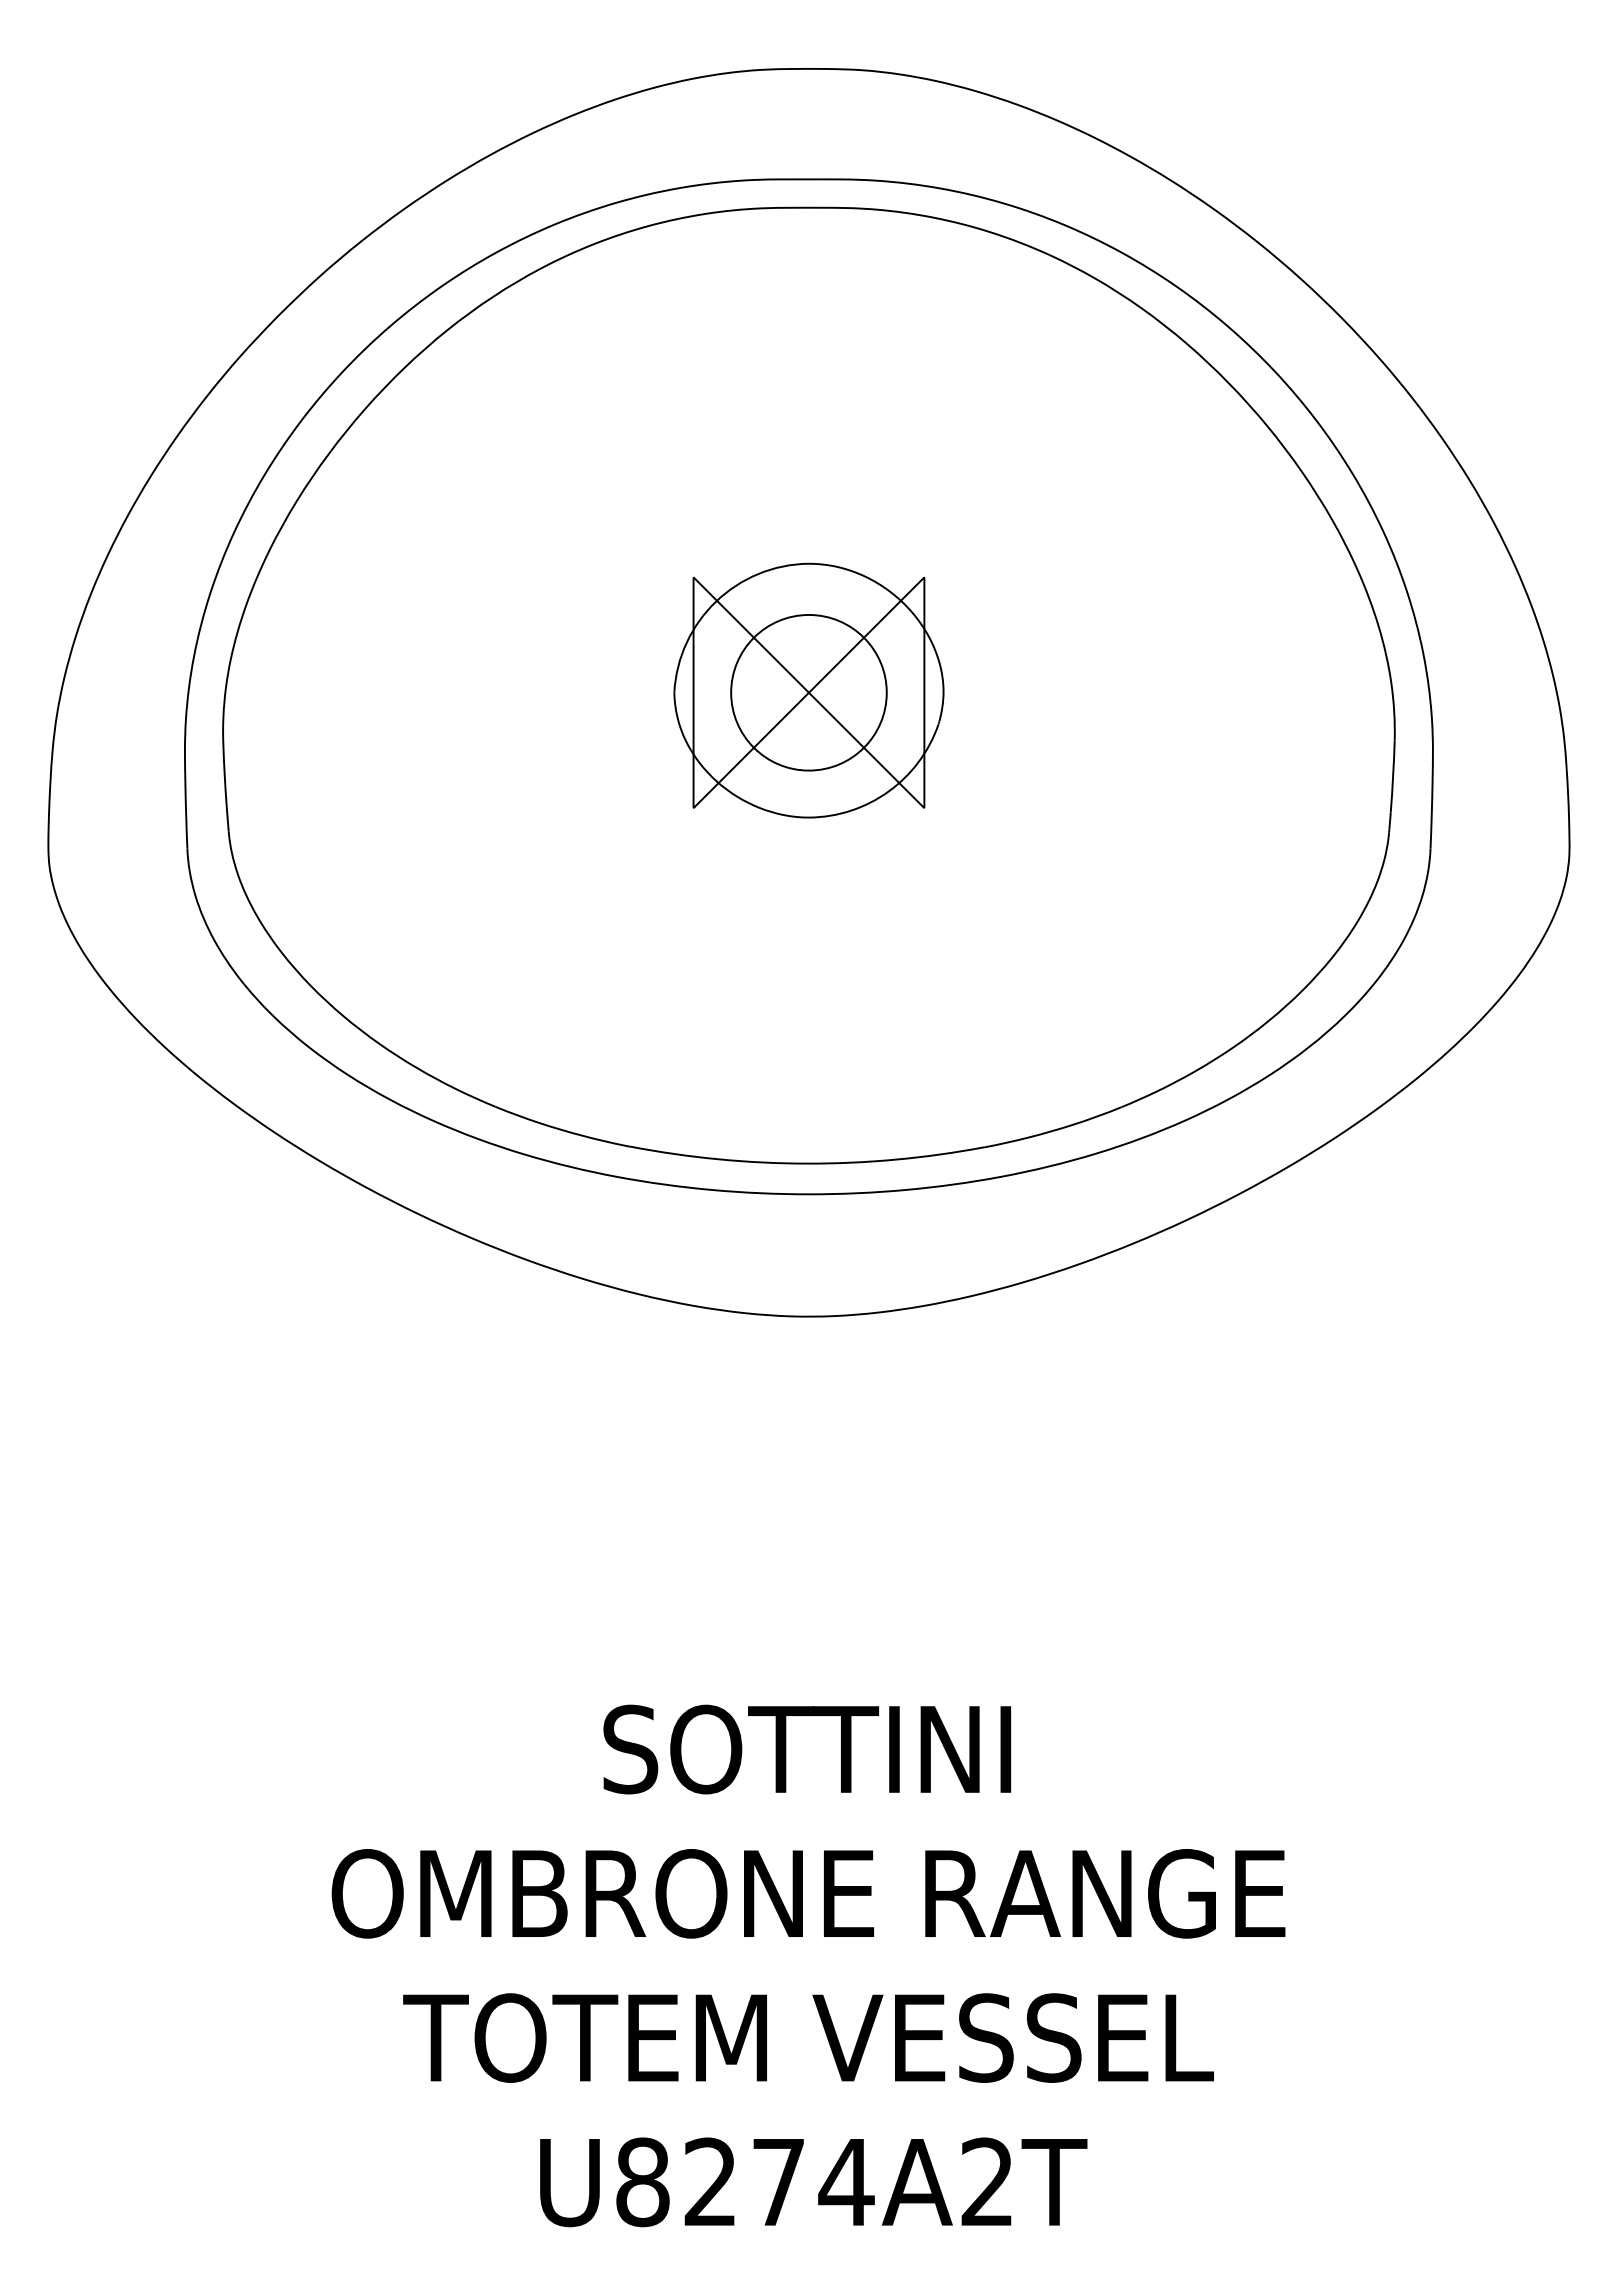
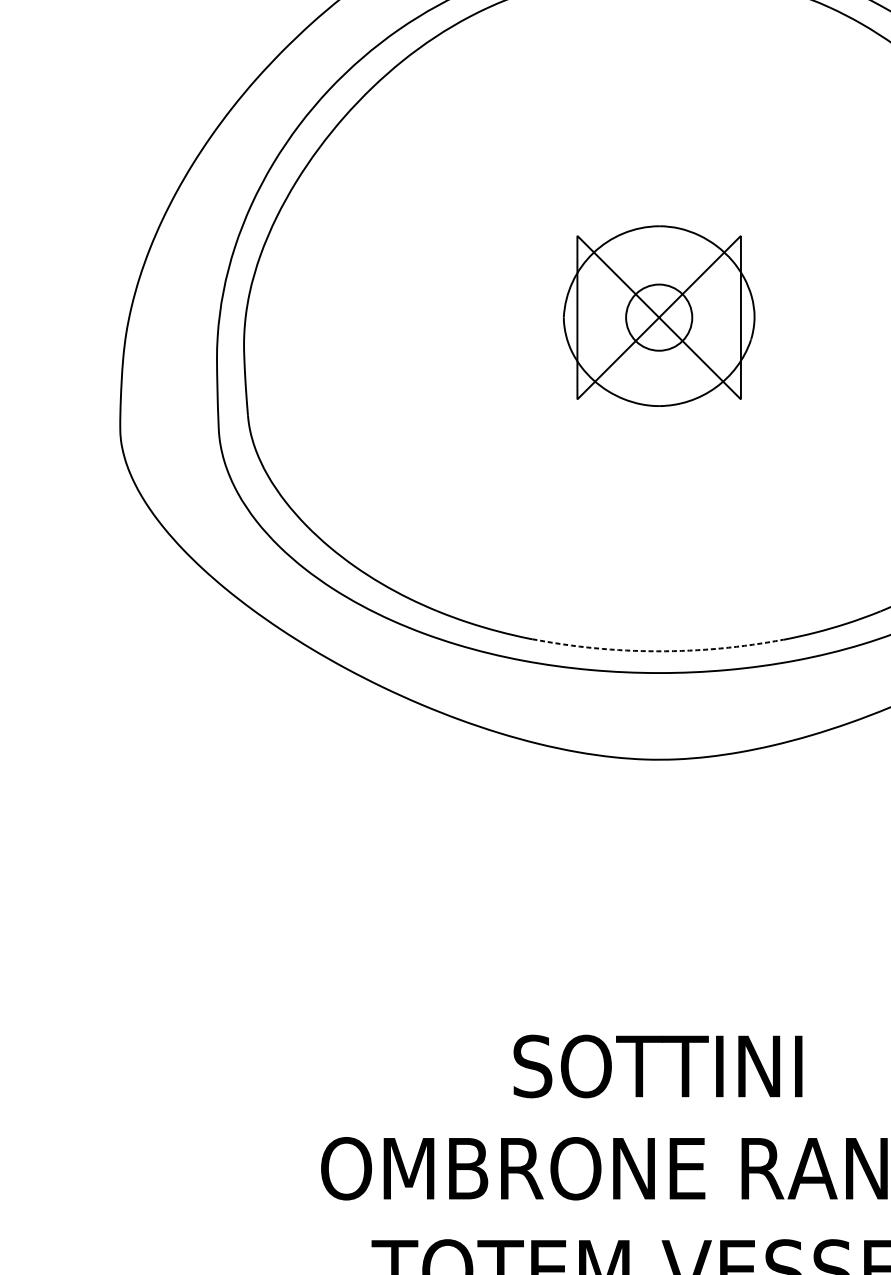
circle: (808, 692) -> (658, 317), size x0.6
arc: (807, 1163) -> (658, 651), solid -> dashed

